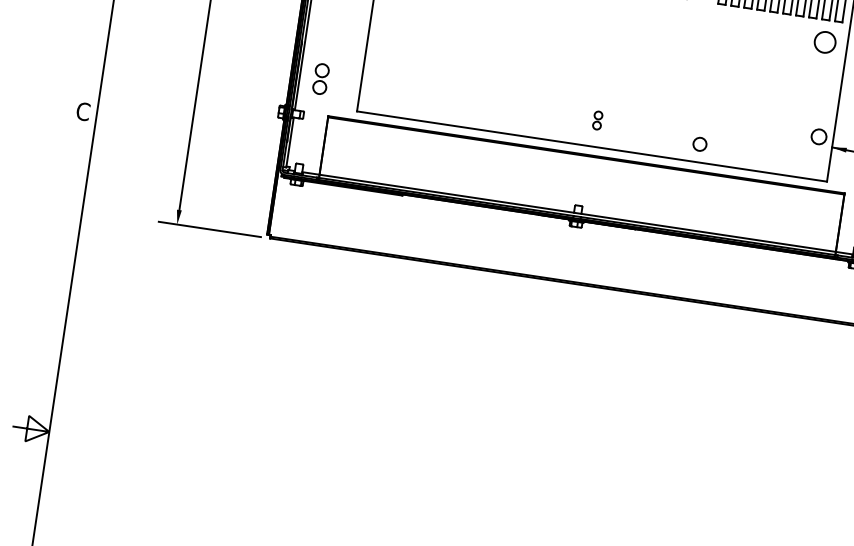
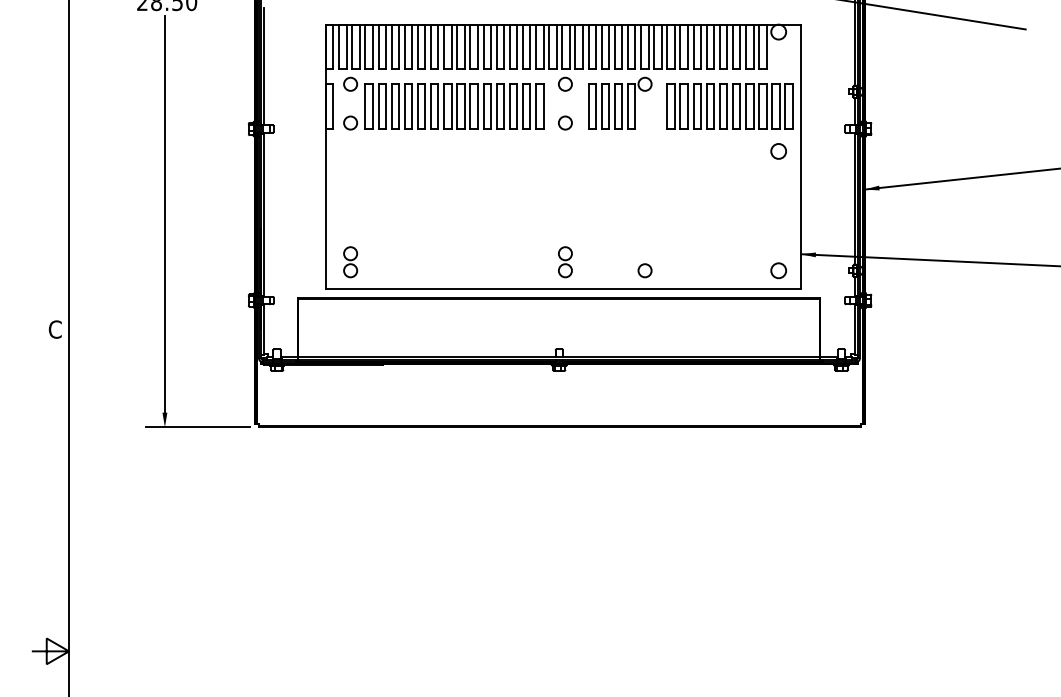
circle: (824, 42) -> (778, 151), size x0.71
part: (320, 79) -> (350, 262), moved
part: (597, 120) -> (565, 262), size x1.67
circle: (818, 136) -> (778, 270), moved
circle: (699, 144) -> (644, 270), moved

